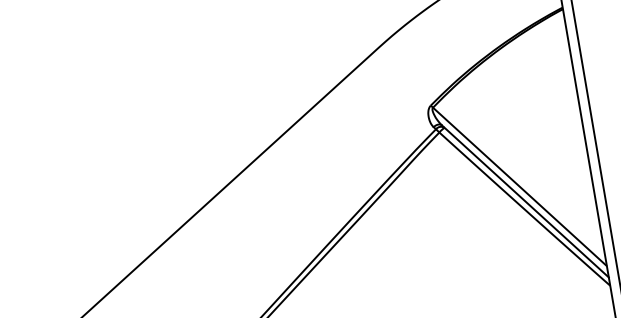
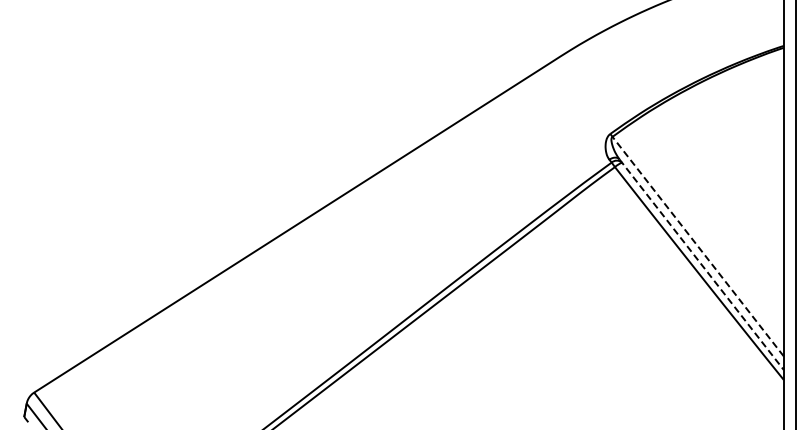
line: (520, 186) -> (698, 246), solid -> dashed
line: (525, 202) -> (701, 265), solid -> dashed

